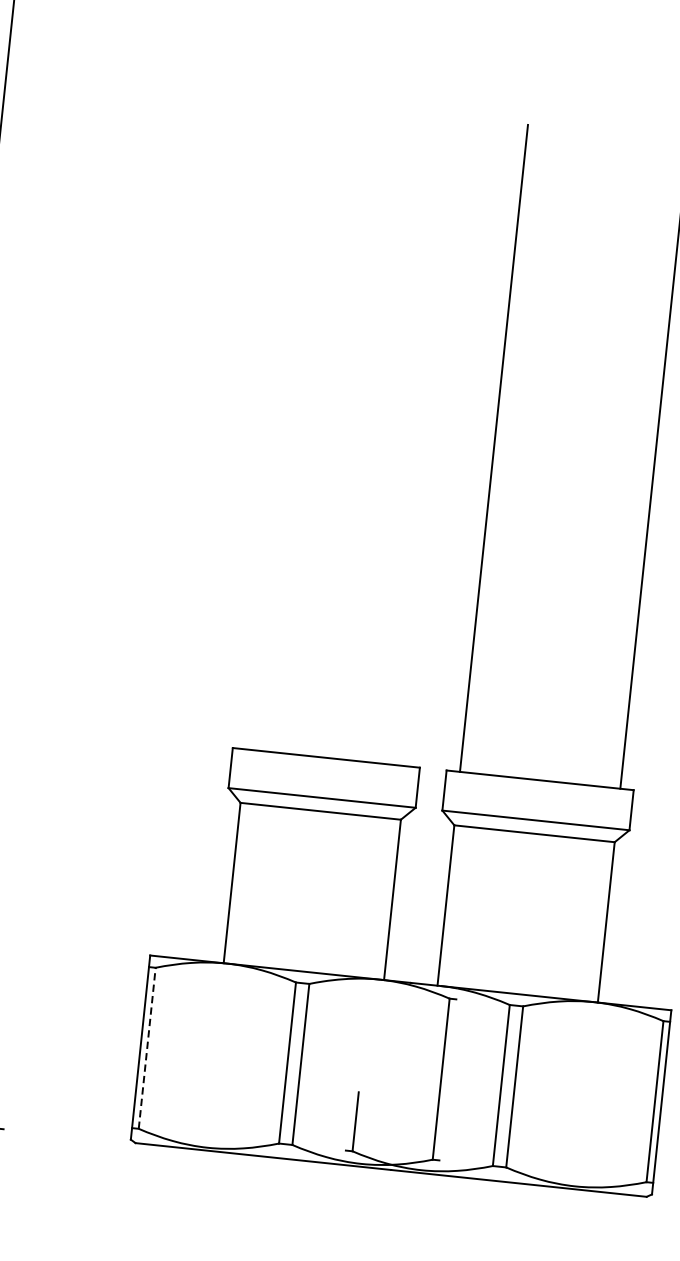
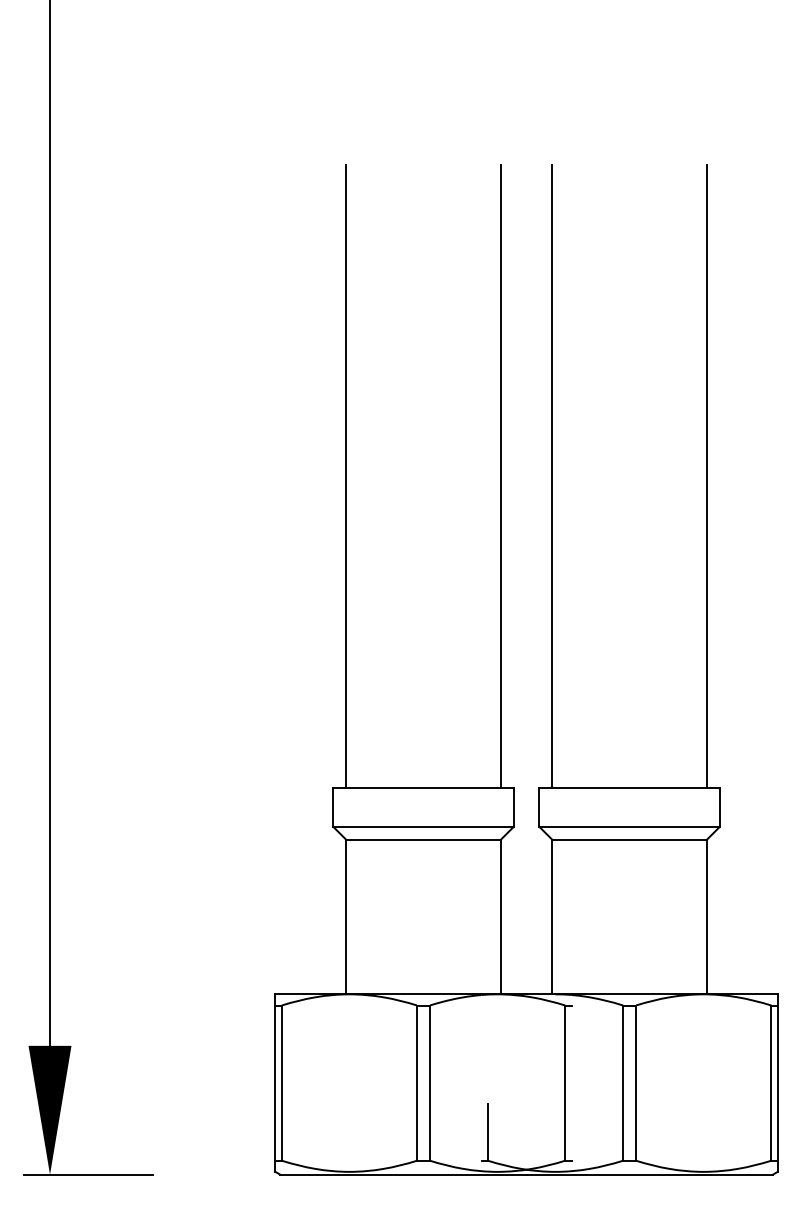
line: (280, 425) -> (346, 476), added
line: (440, 442) -> (500, 476), added
line: (146, 1048) -> (281, 1083), dashed -> solid

